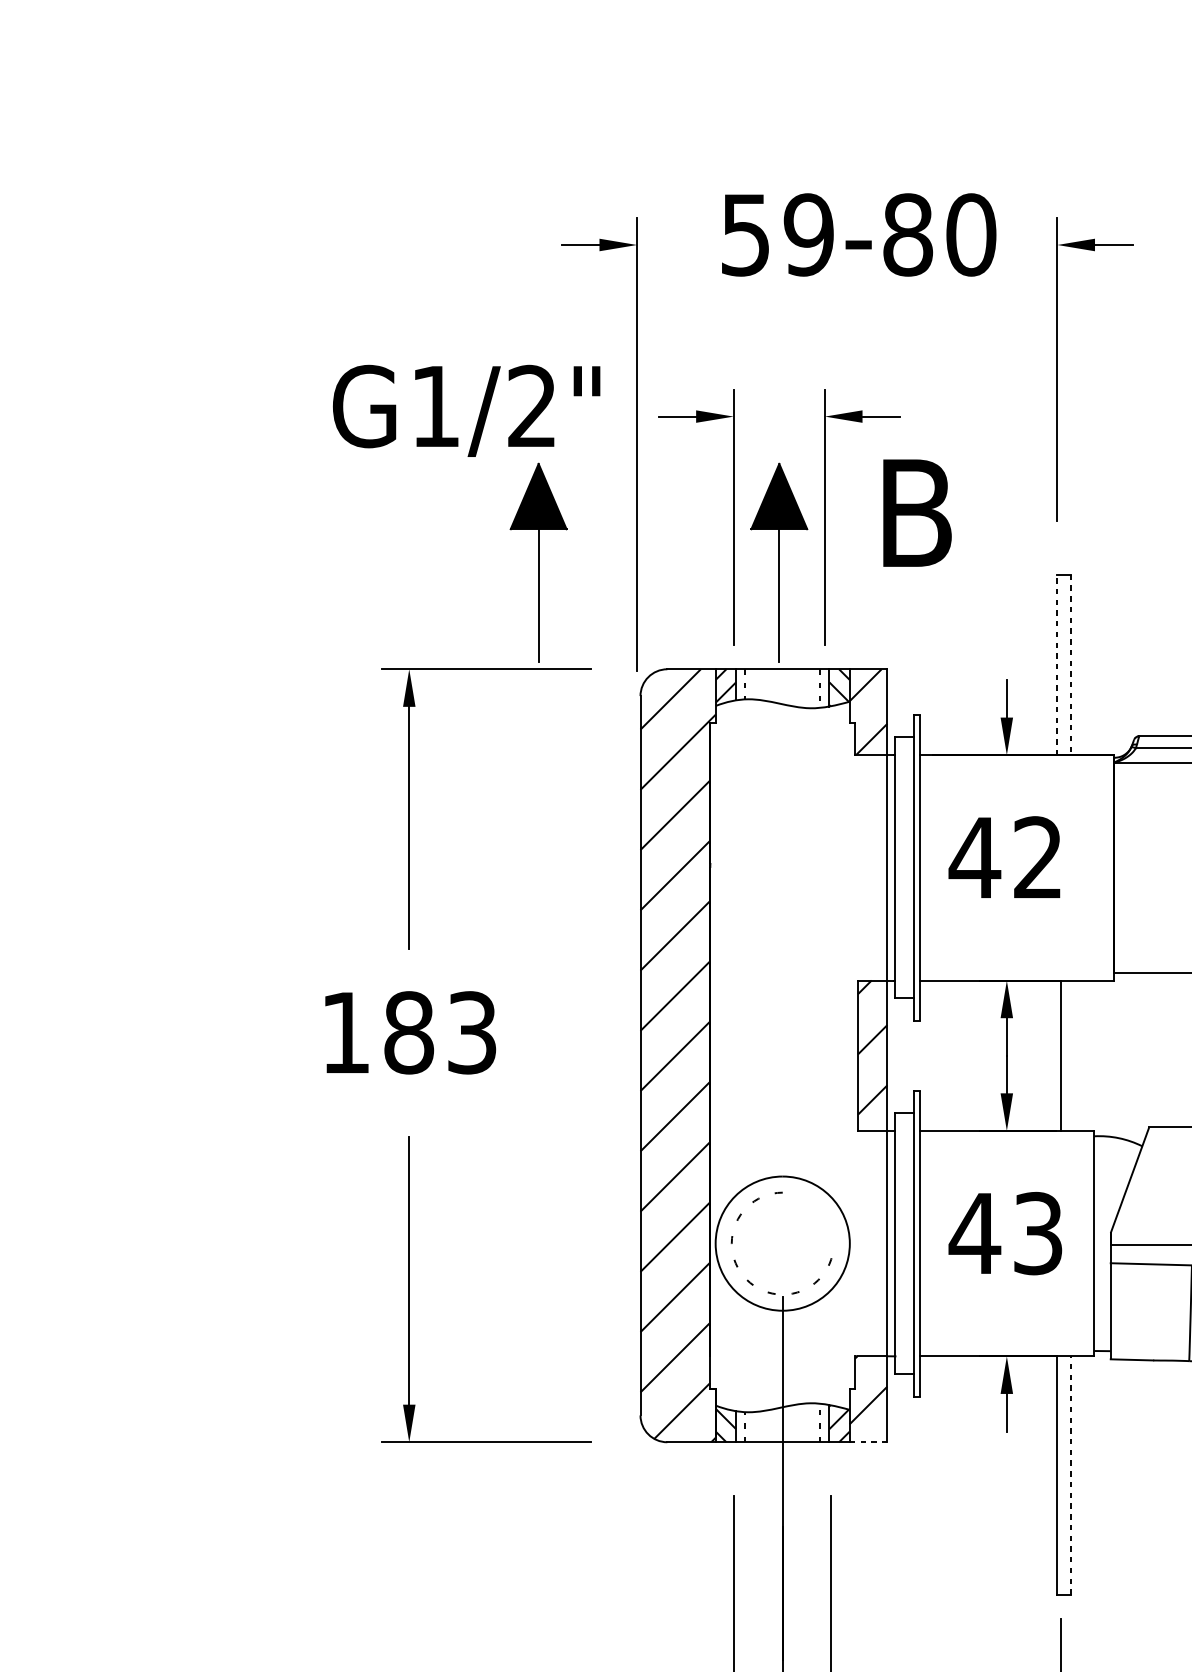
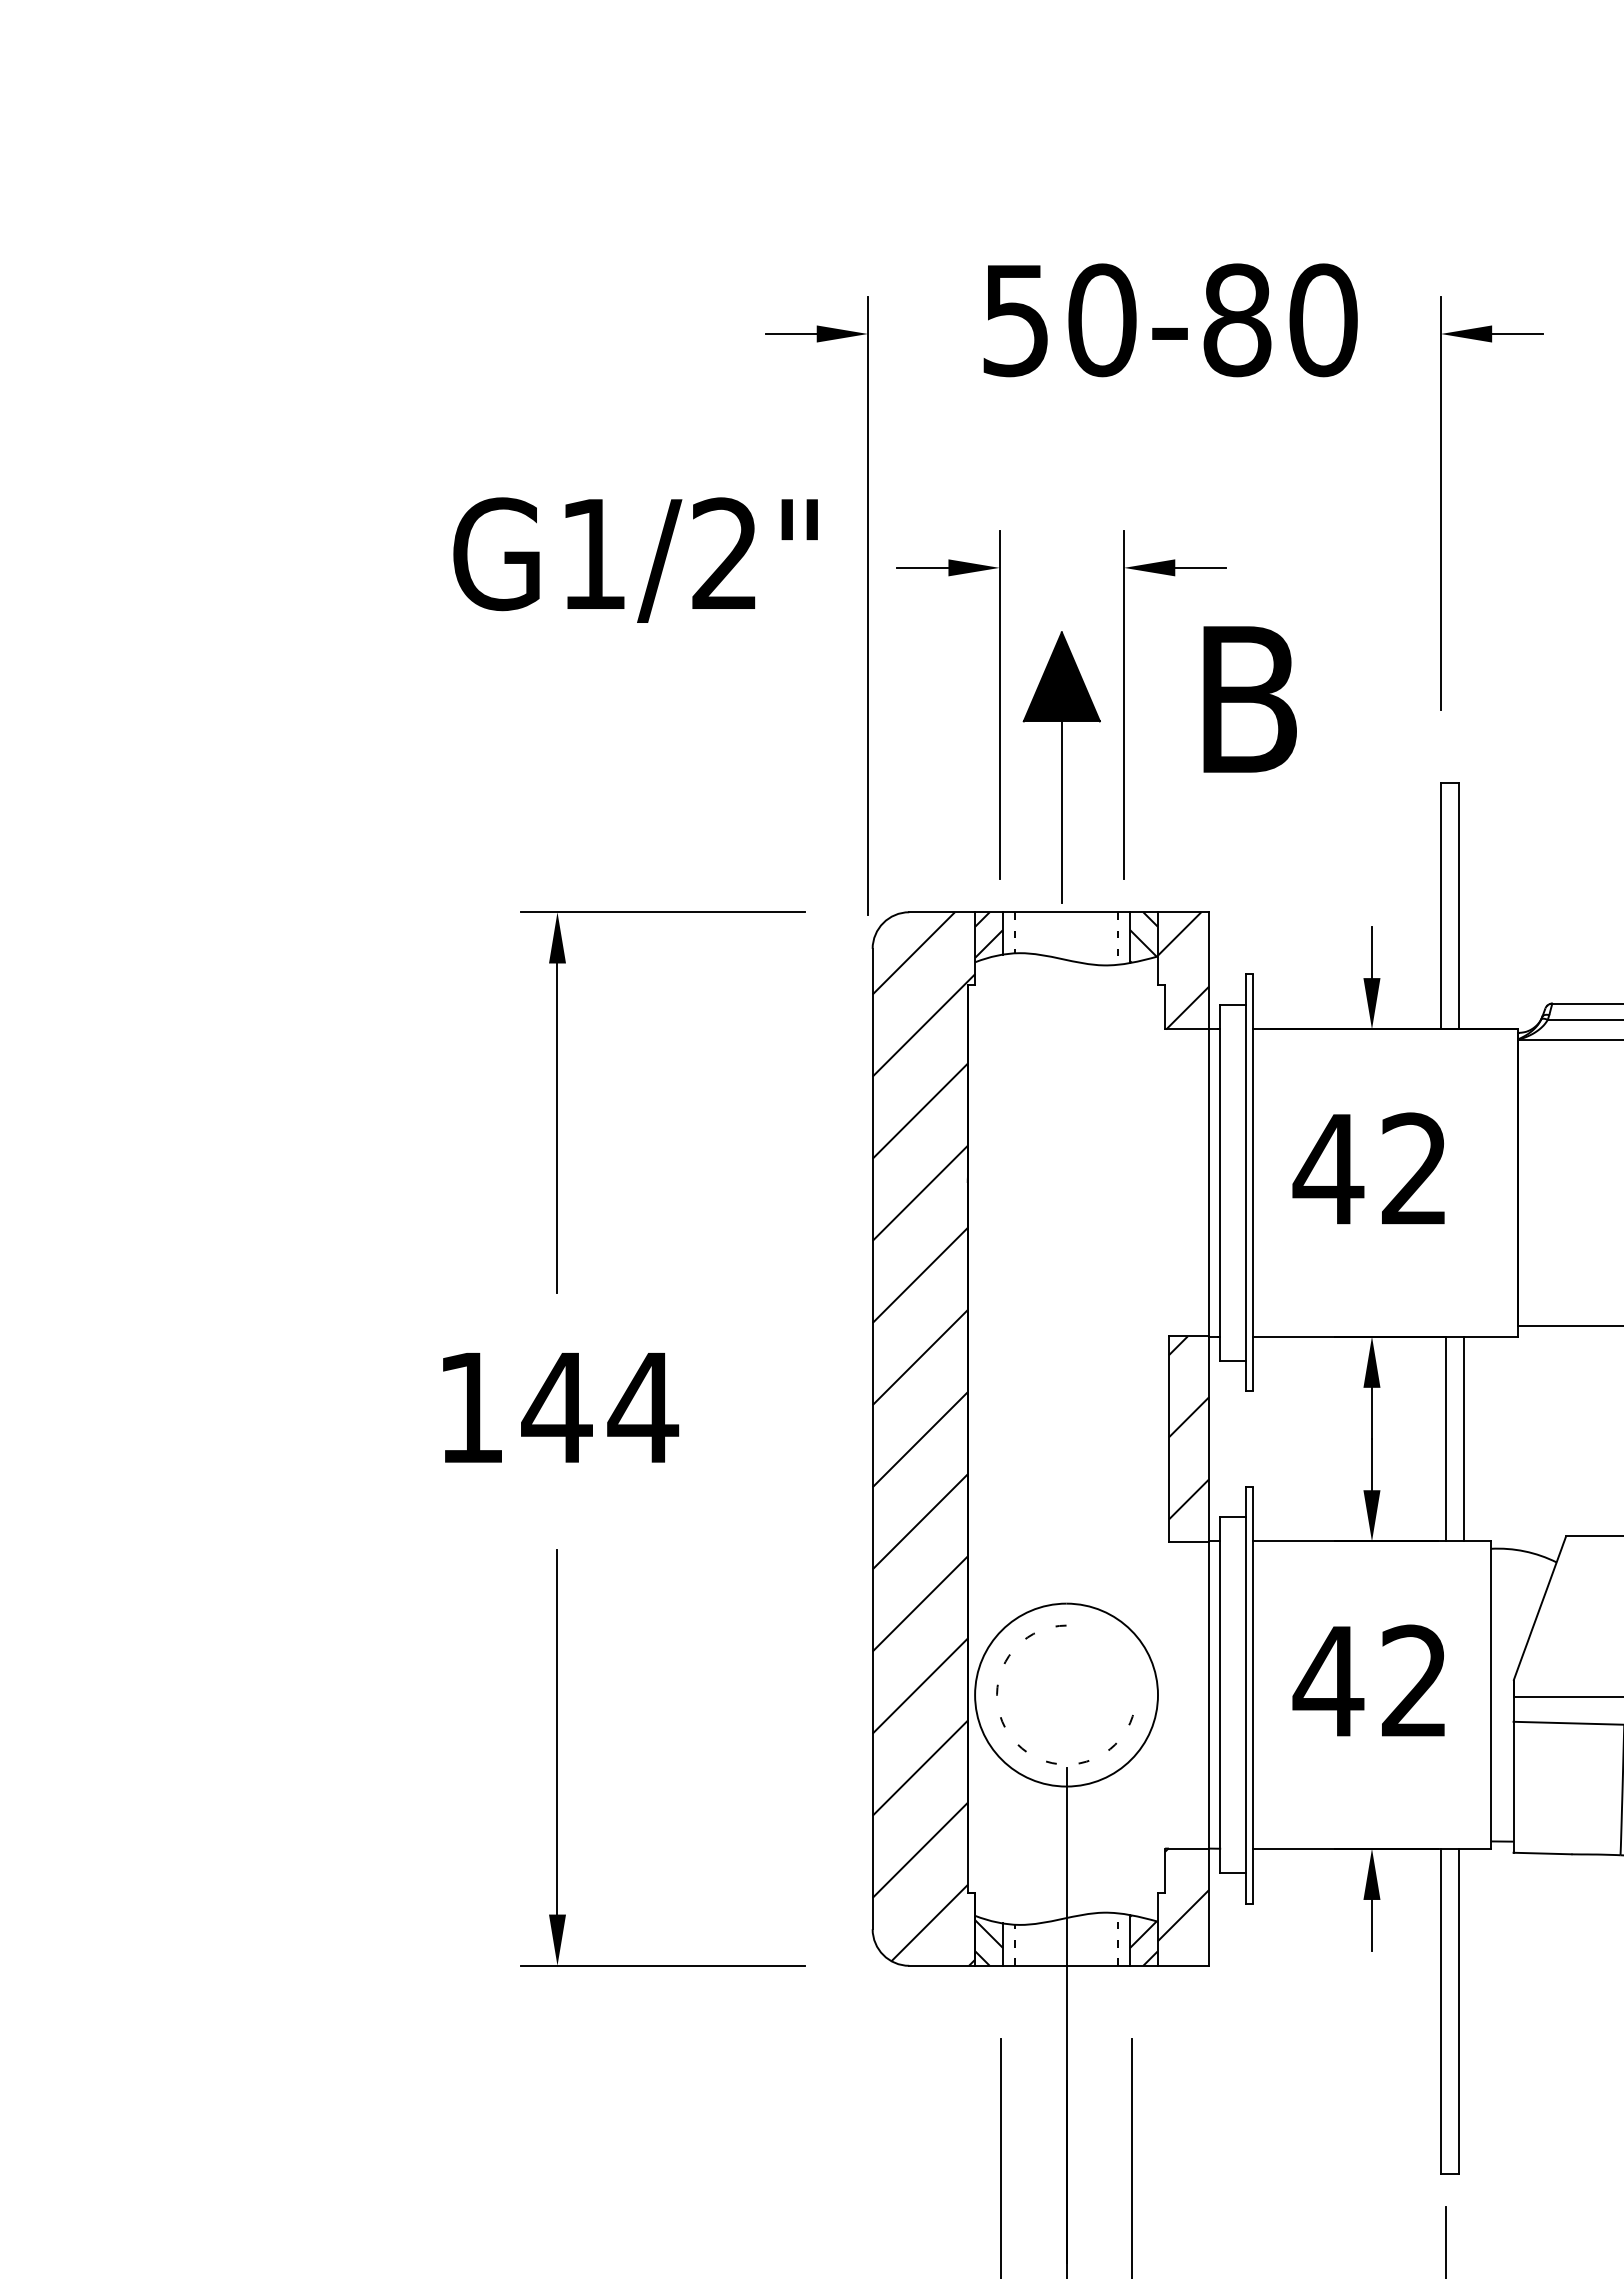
text: (809, 235) -> (1102, 320), 59-80 -> 50-80
part: (538, 563) -> (733, 767), removed
line: (1057, 664) -> (1440, 905), dashed -> solid
line: (1071, 665) -> (1459, 906), dashed -> solid
text: (440, 1032) -> (600, 1407), 183 -> 144
line: (1074, 1055) -> (1463, 1438), added
text: (1038, 1233) -> (1414, 1681), 43 -> 42
line: (868, 1442) -> (1183, 1965), dashed -> solid
line: (1071, 1475) -> (1459, 2010), dashed -> solid

